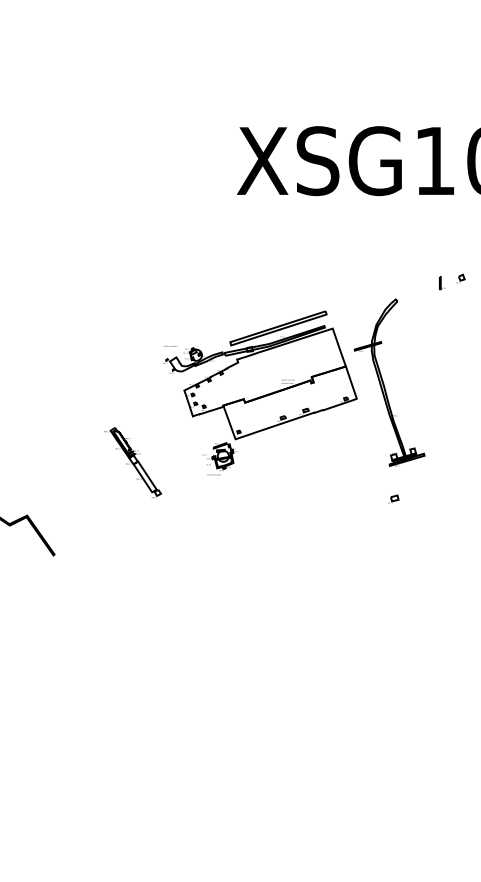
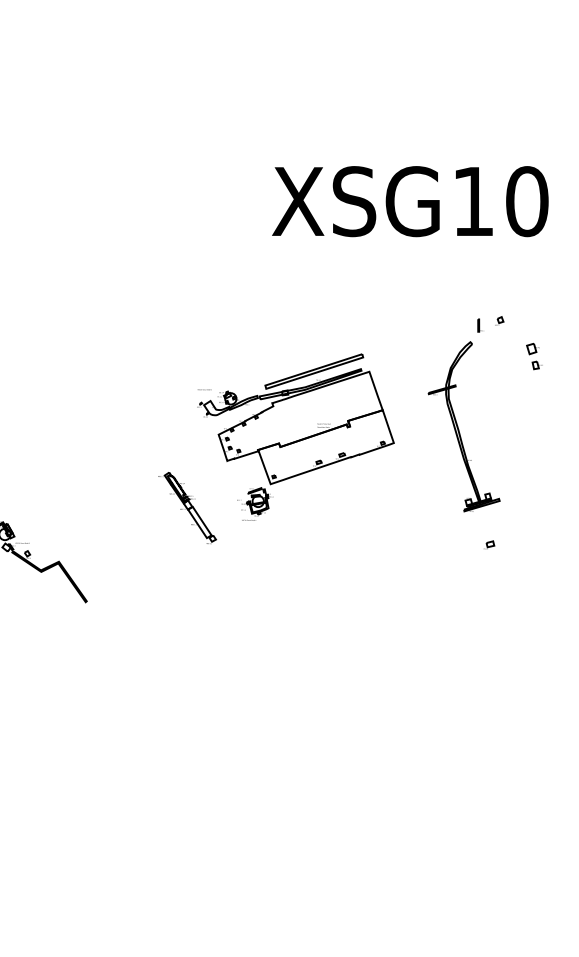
part: (388, 382) -> (463, 426), moved
part: (133, 462) -> (187, 507), moved
part: (393, 498) -> (489, 544), moved

